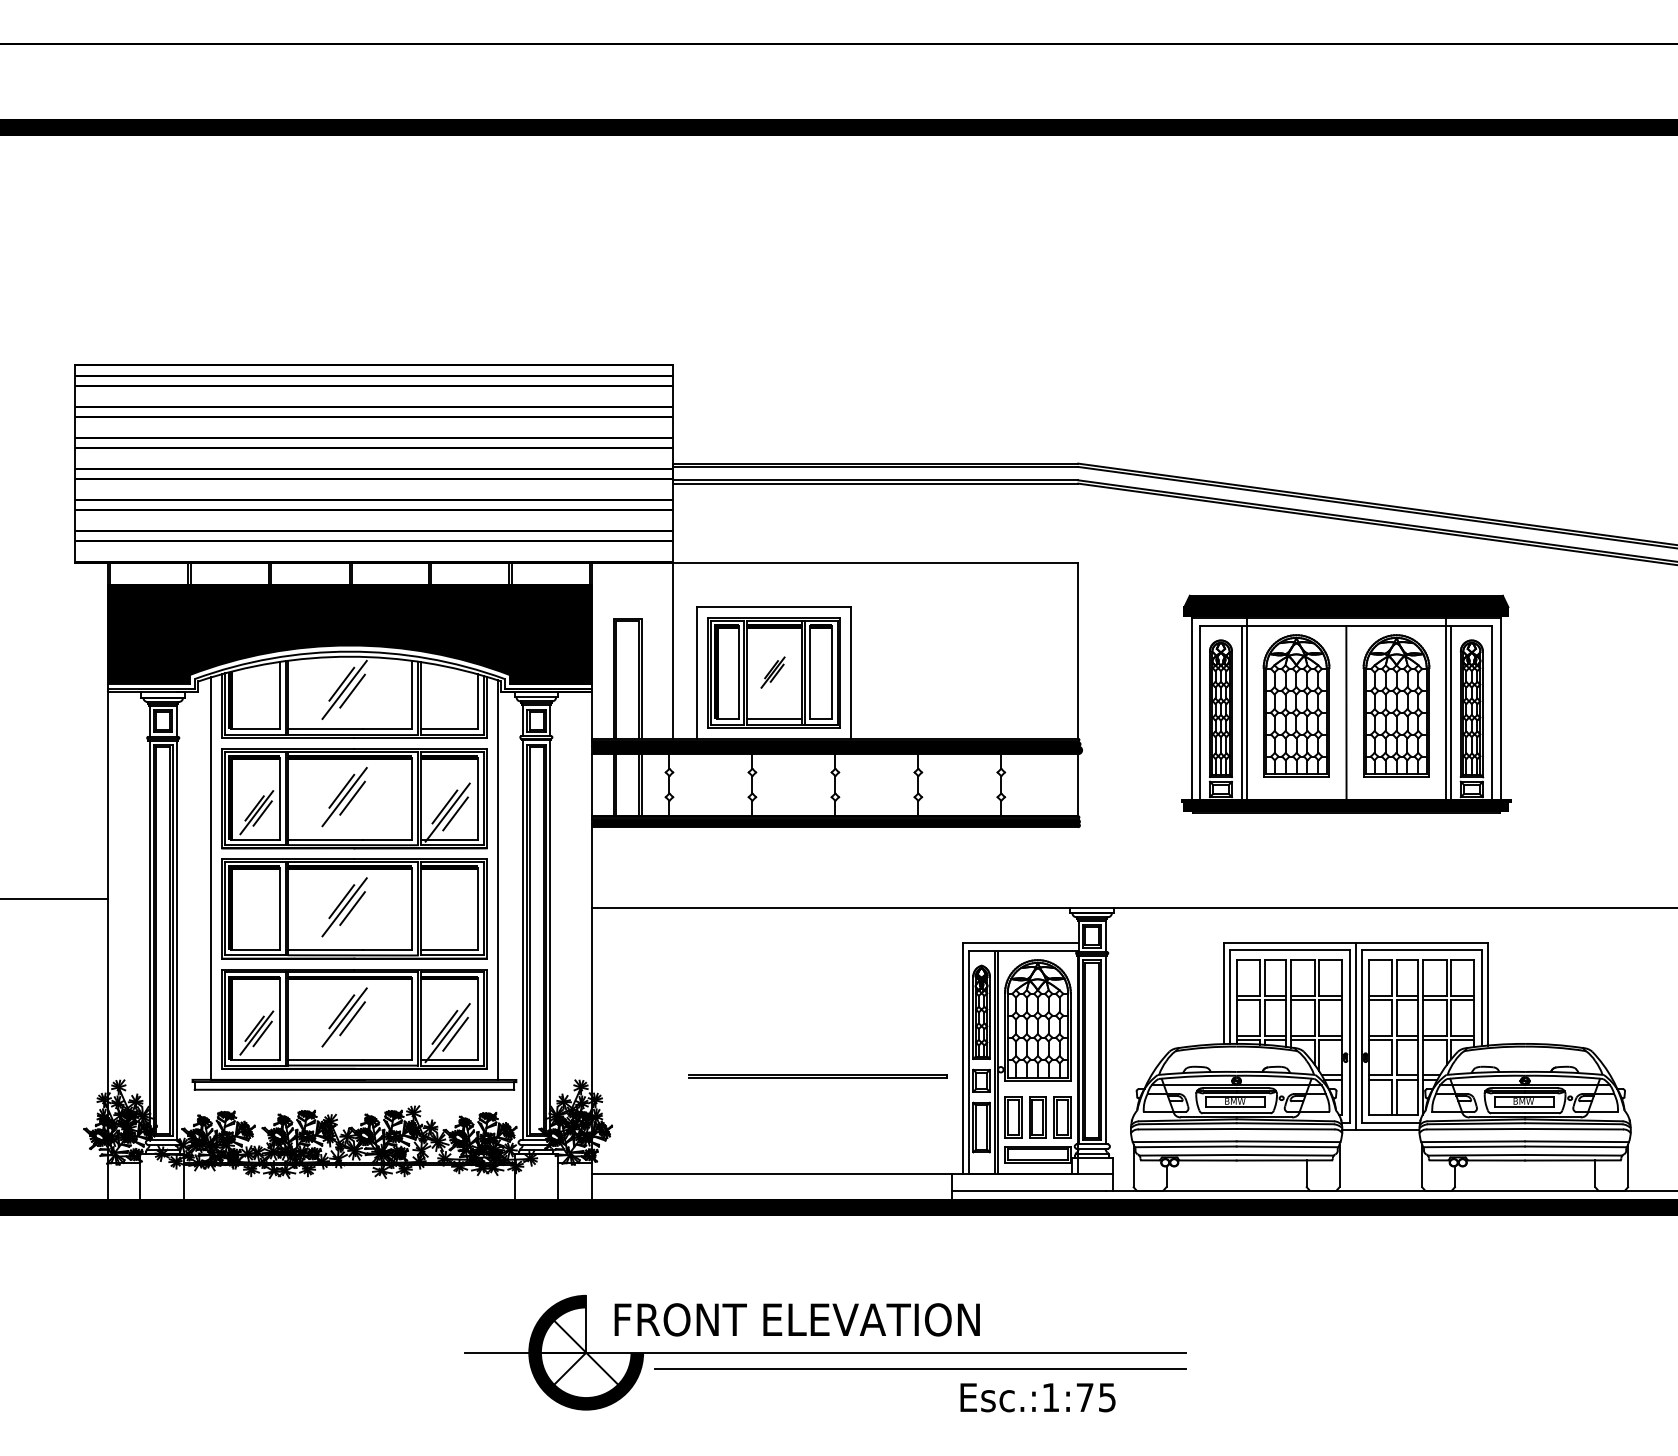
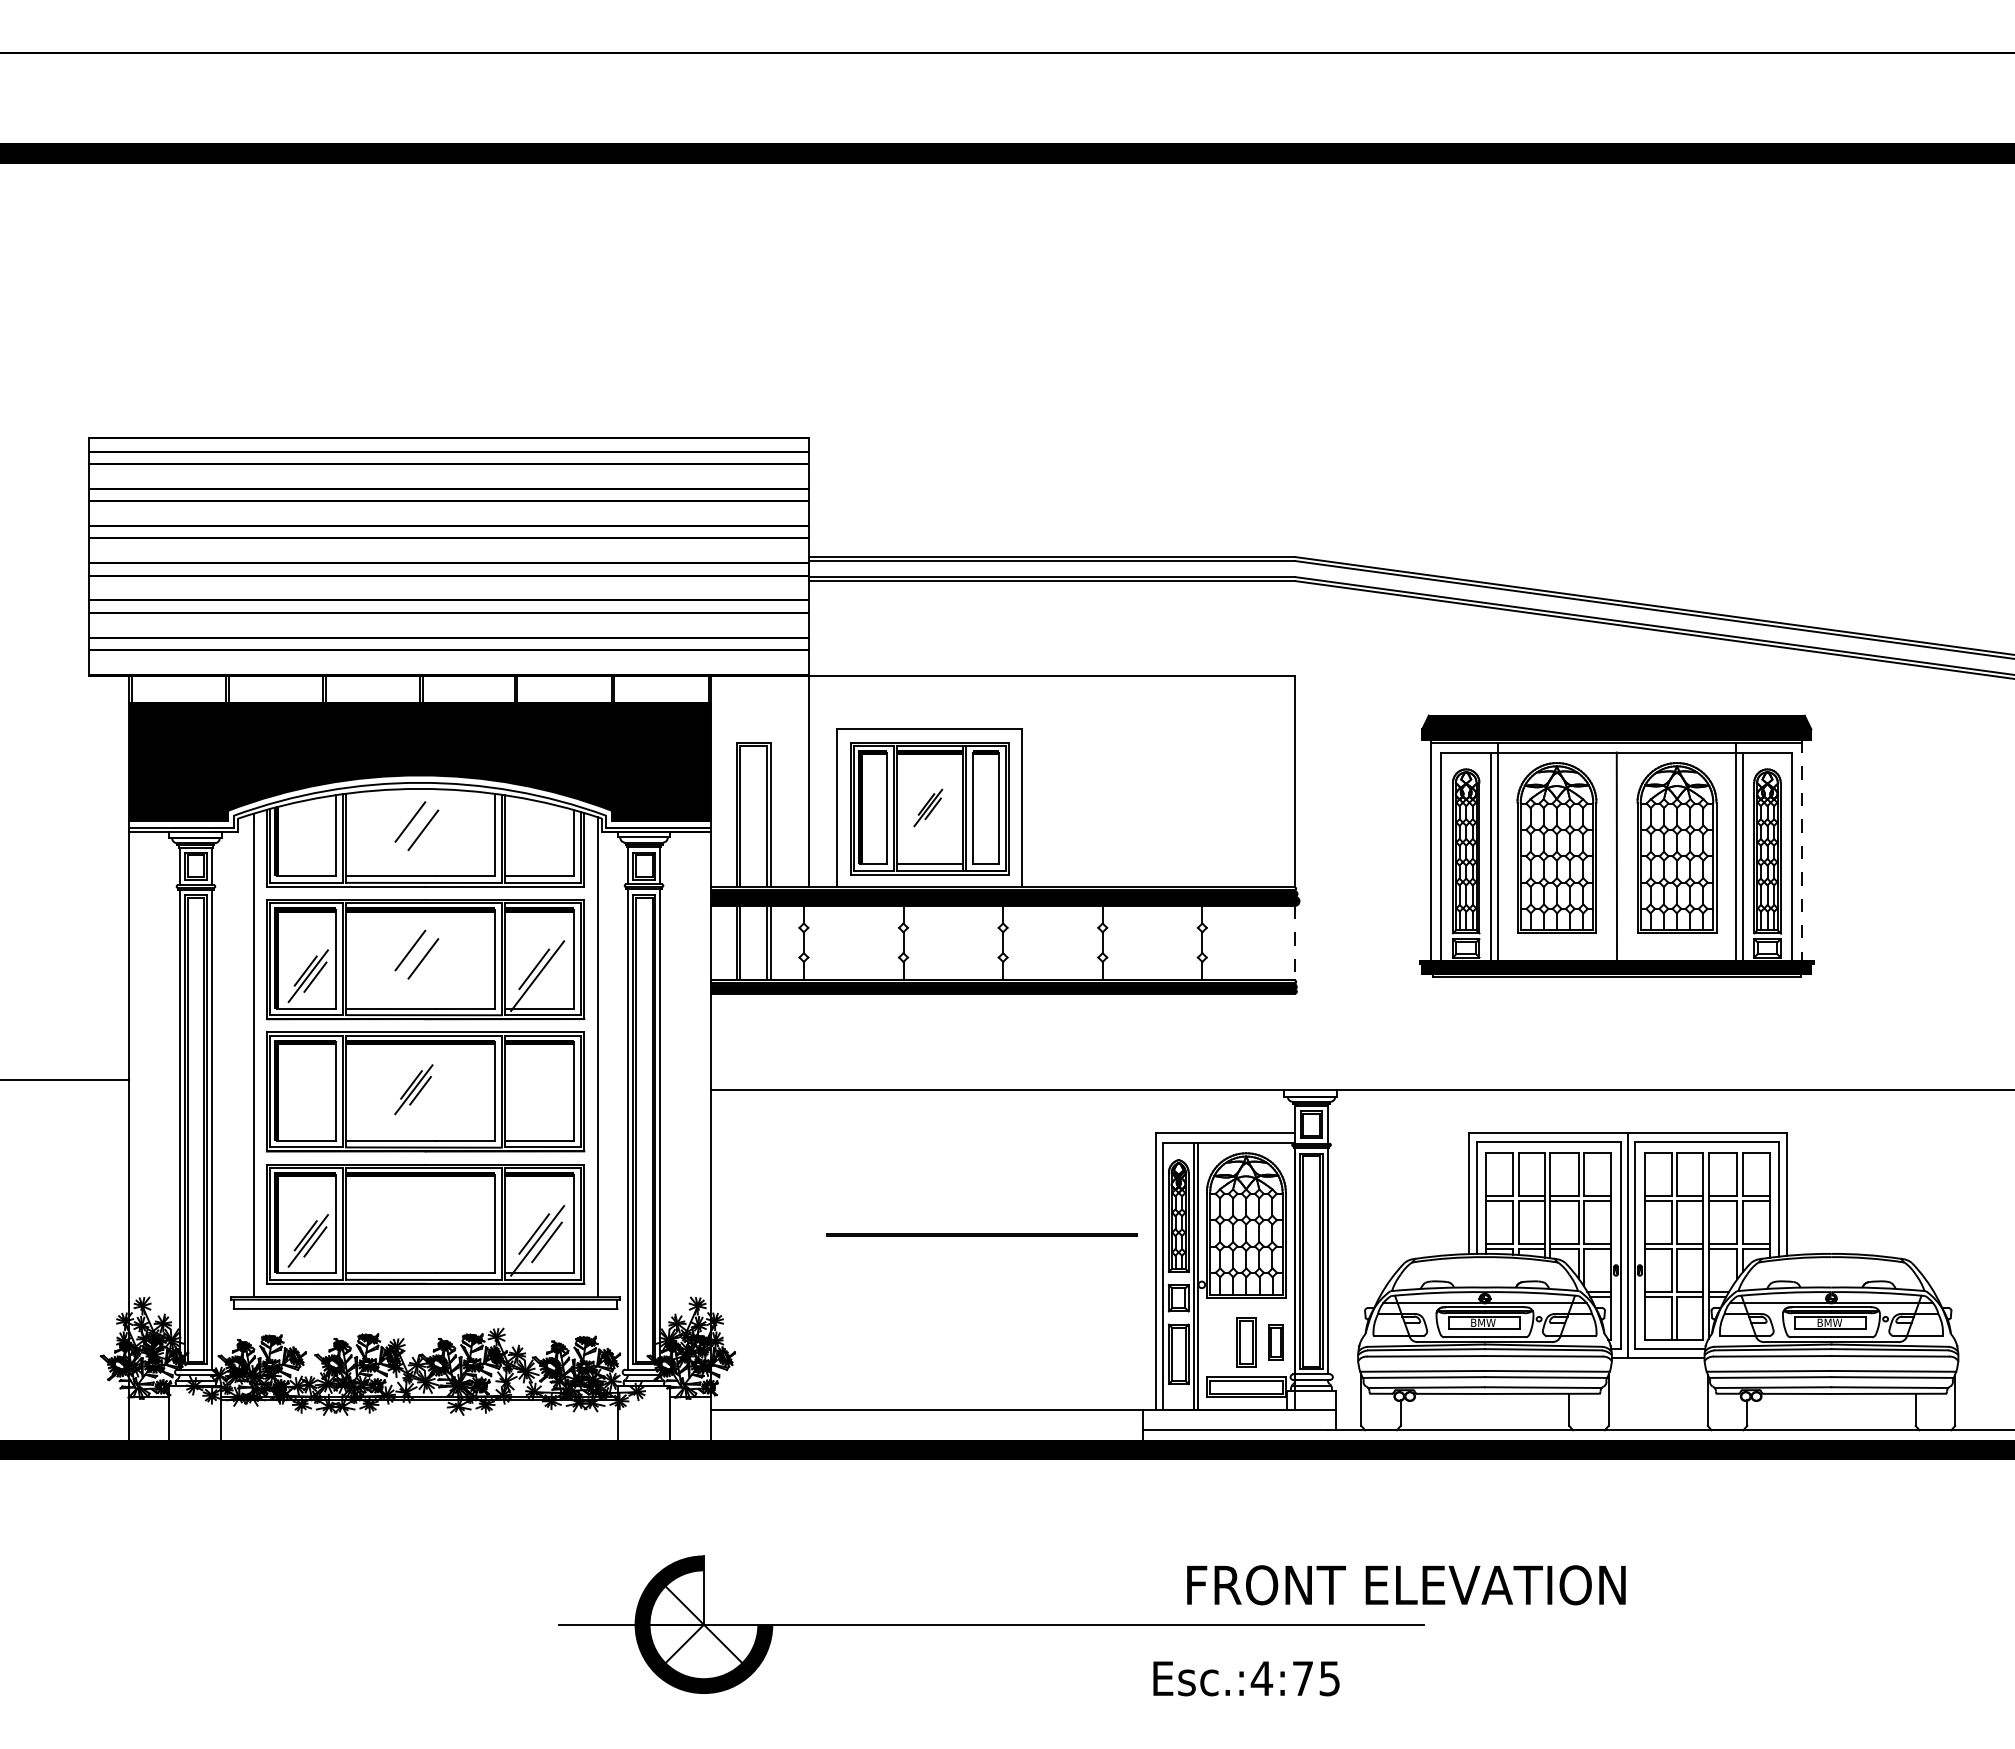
line: (344, 689) -> (413, 828), removed
line: (1500, 708) -> (1802, 850), solid -> dashed
line: (1077, 785) -> (1294, 943), solid -> dashed
line: (344, 797) -> (413, 957), removed
line: (455, 813) -> (546, 977), removed
part: (344, 907) -> (413, 1089), size x0.7
part: (344, 1016) -> (413, 1221), removed
line: (817, 1076) -> (981, 1234), moved
part: (1013, 1117) -> (1216, 1342), removed
part: (1062, 1117) -> (1275, 1342), size x0.7
text: (797, 1320) -> (1406, 1585), moved
line: (919, 1368) -> (1104, 1643), removed
text: (1050, 1397) -> (1261, 1678), Esc.:1:75 -> Esc.:4:75

